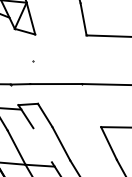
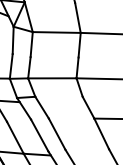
line: (60, 34) -> (56, 32), added
line: (94, 115) -> (88, 107), added
line: (42, 145) -> (39, 135), added

